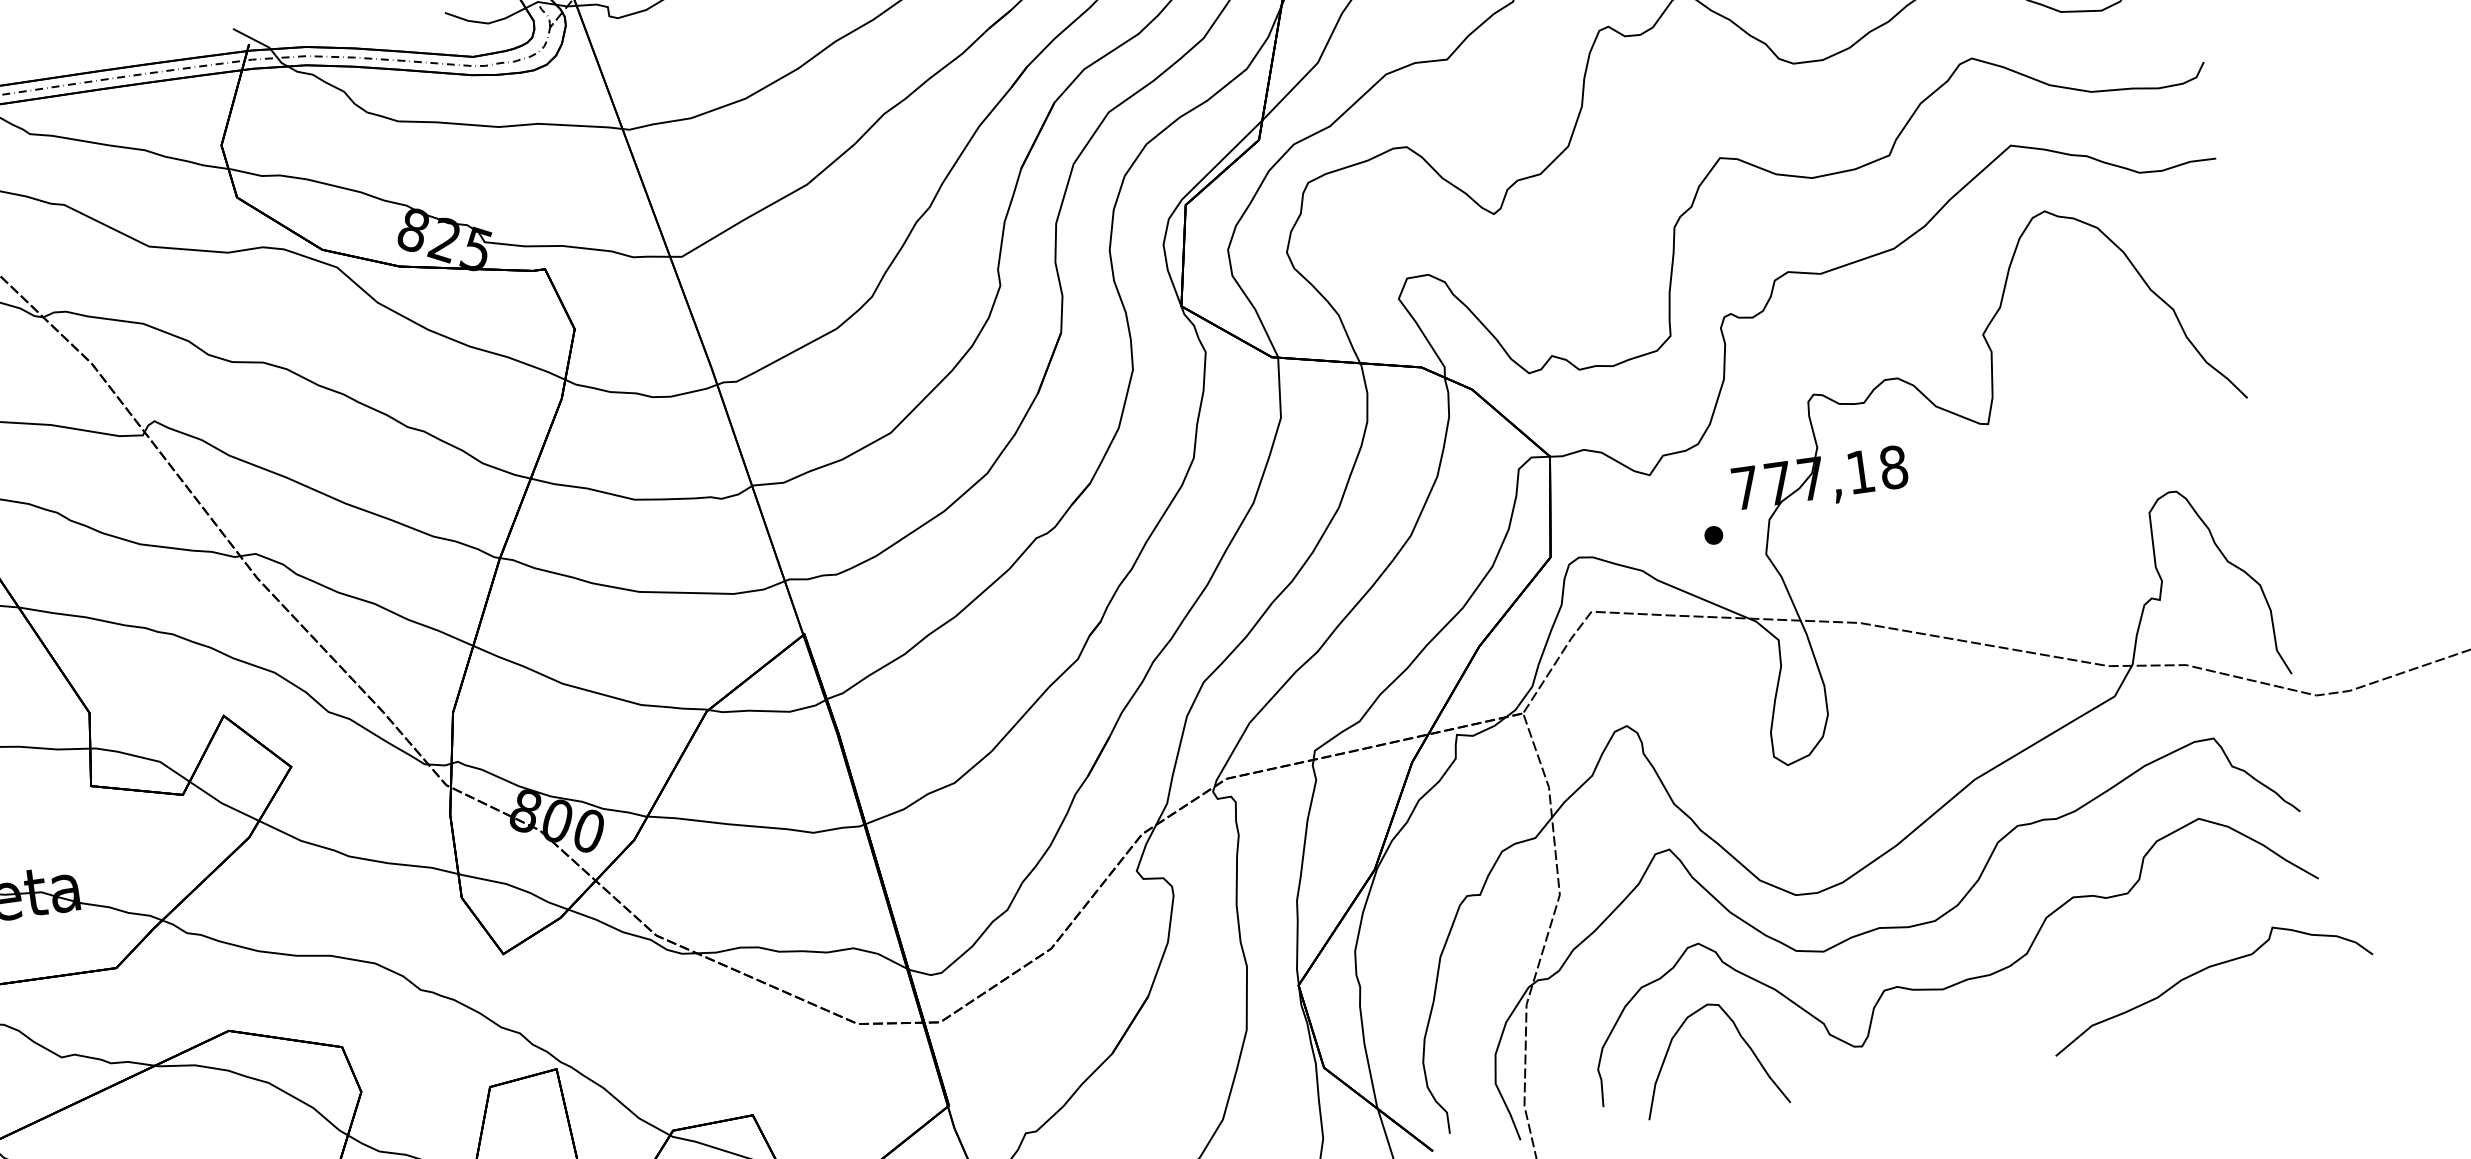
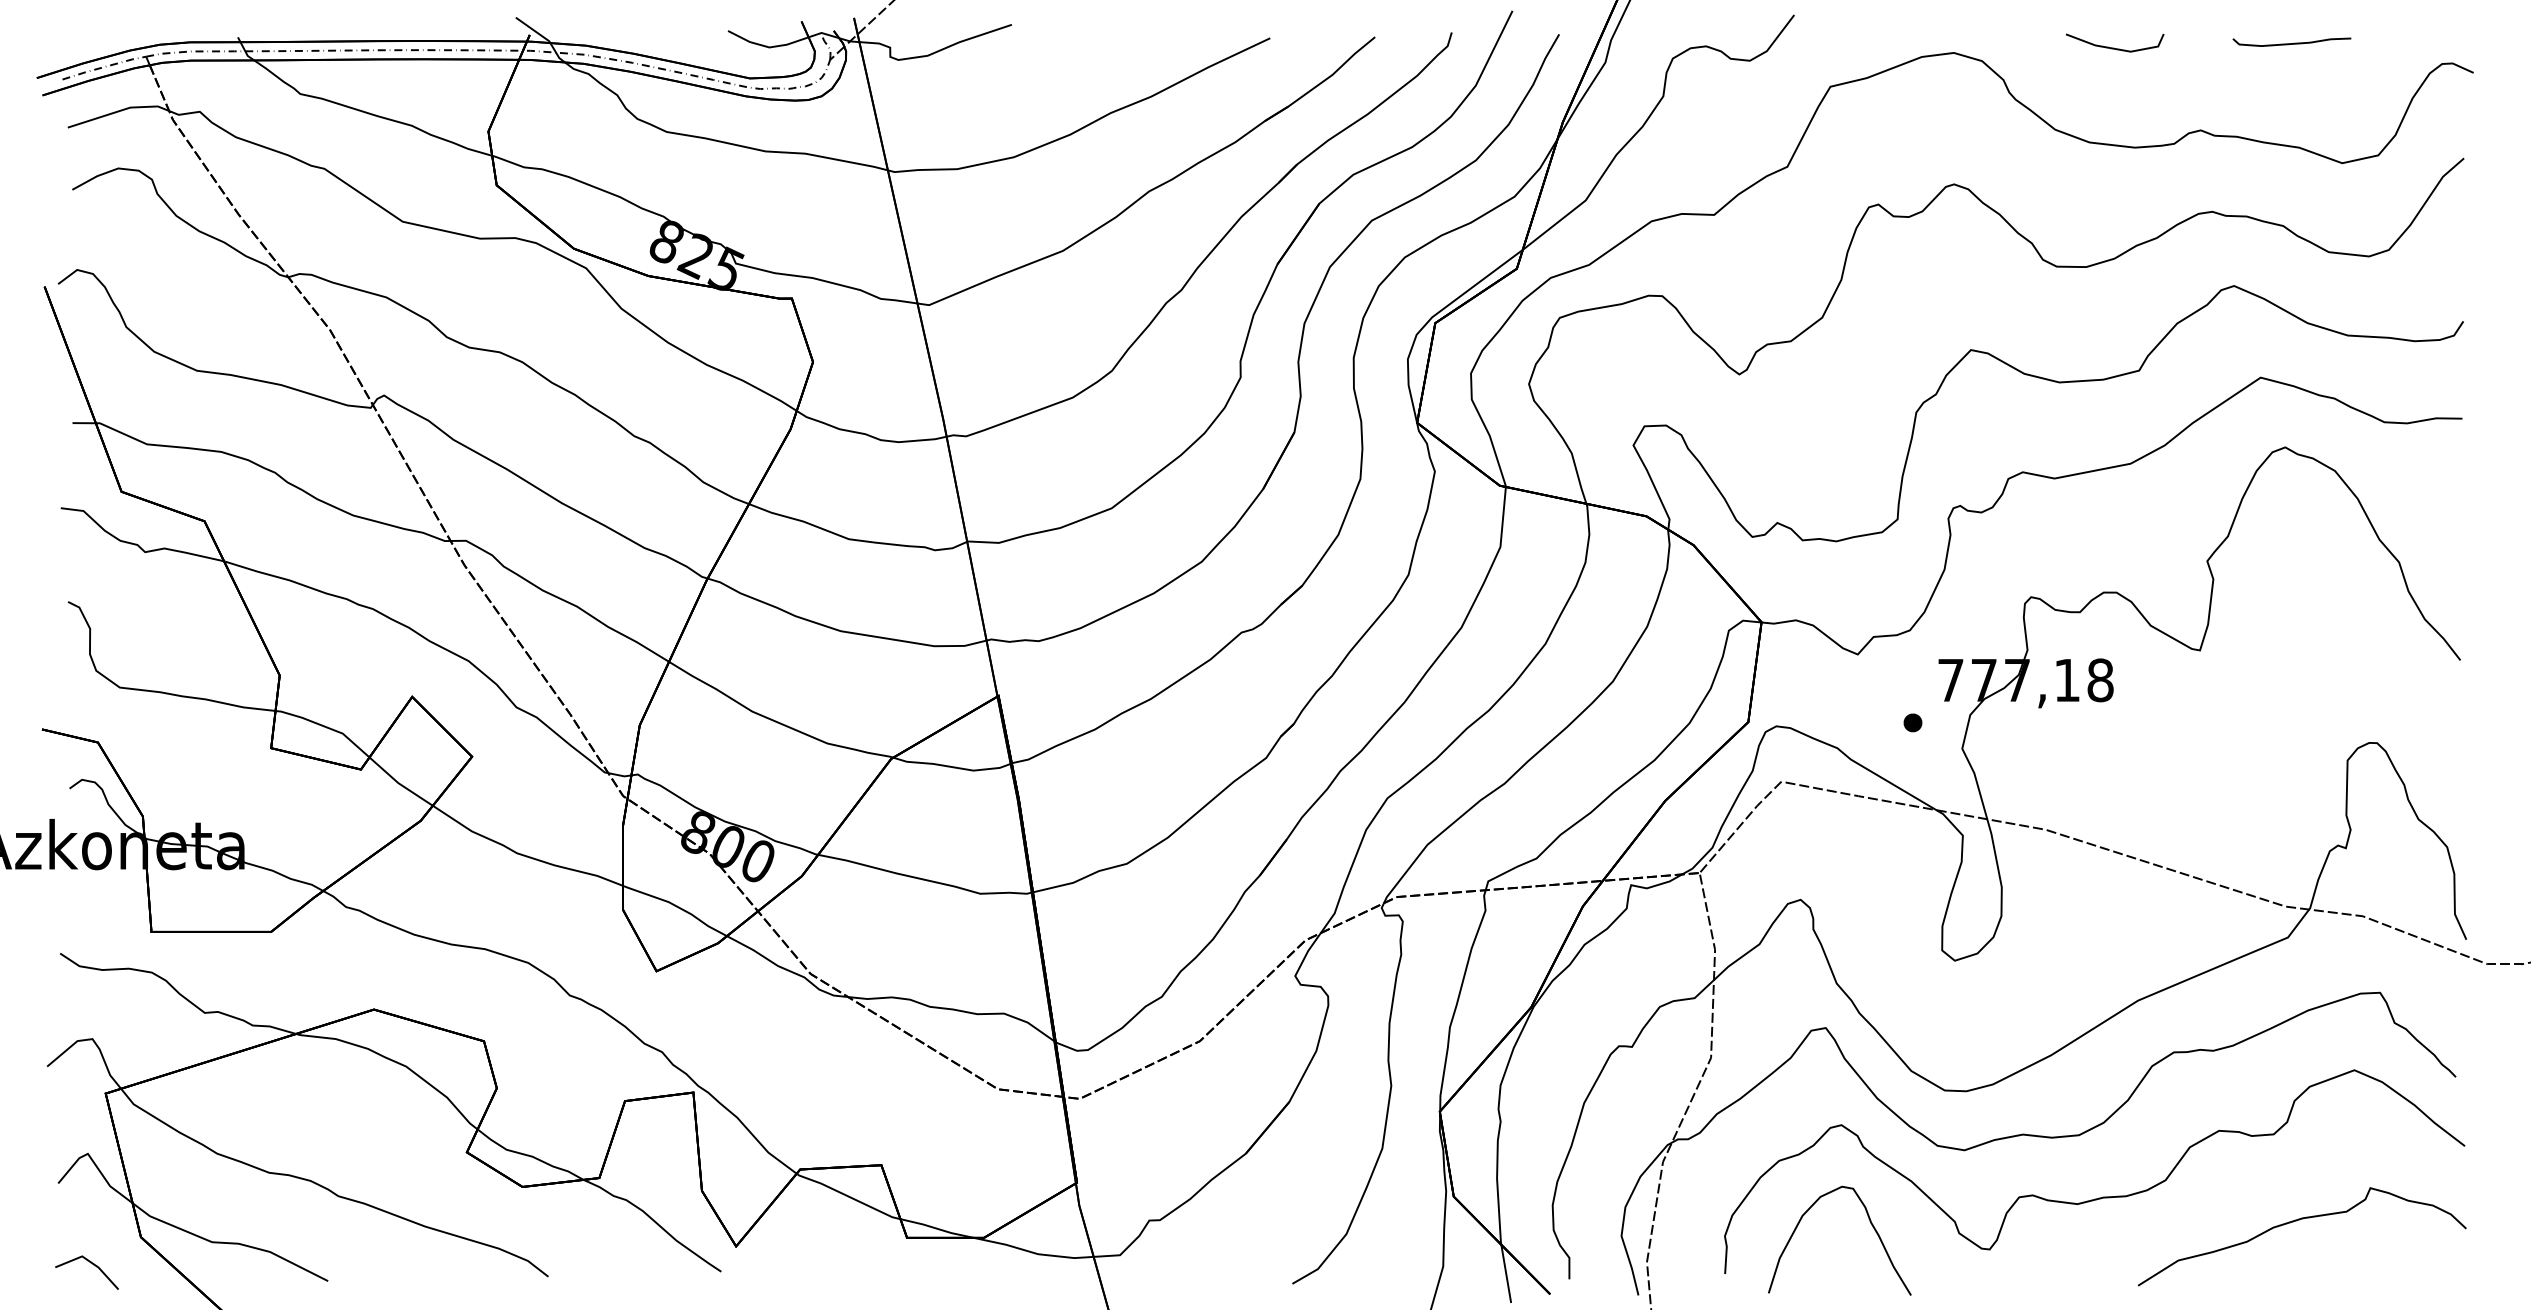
curve: (2203, 970) -> (2296, 1221), moved

